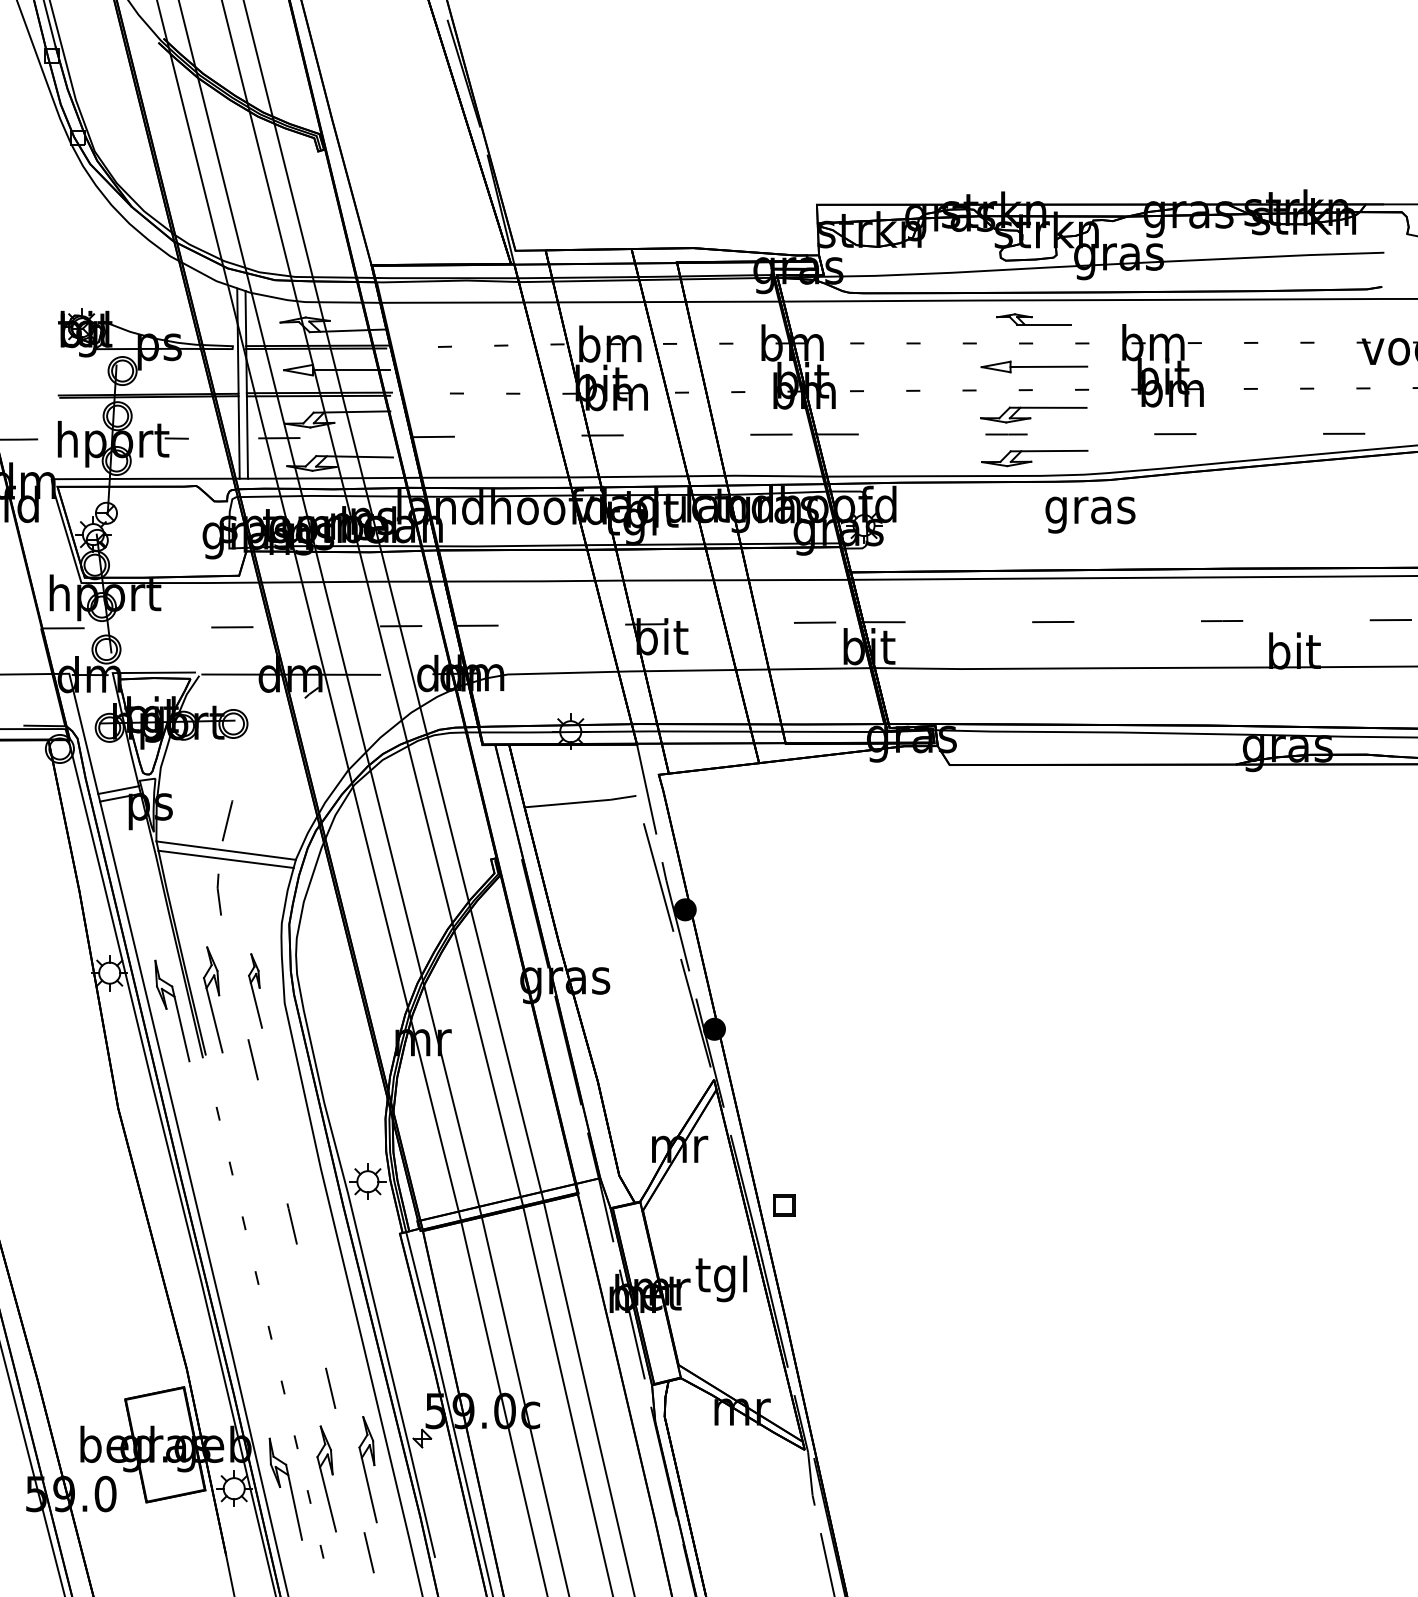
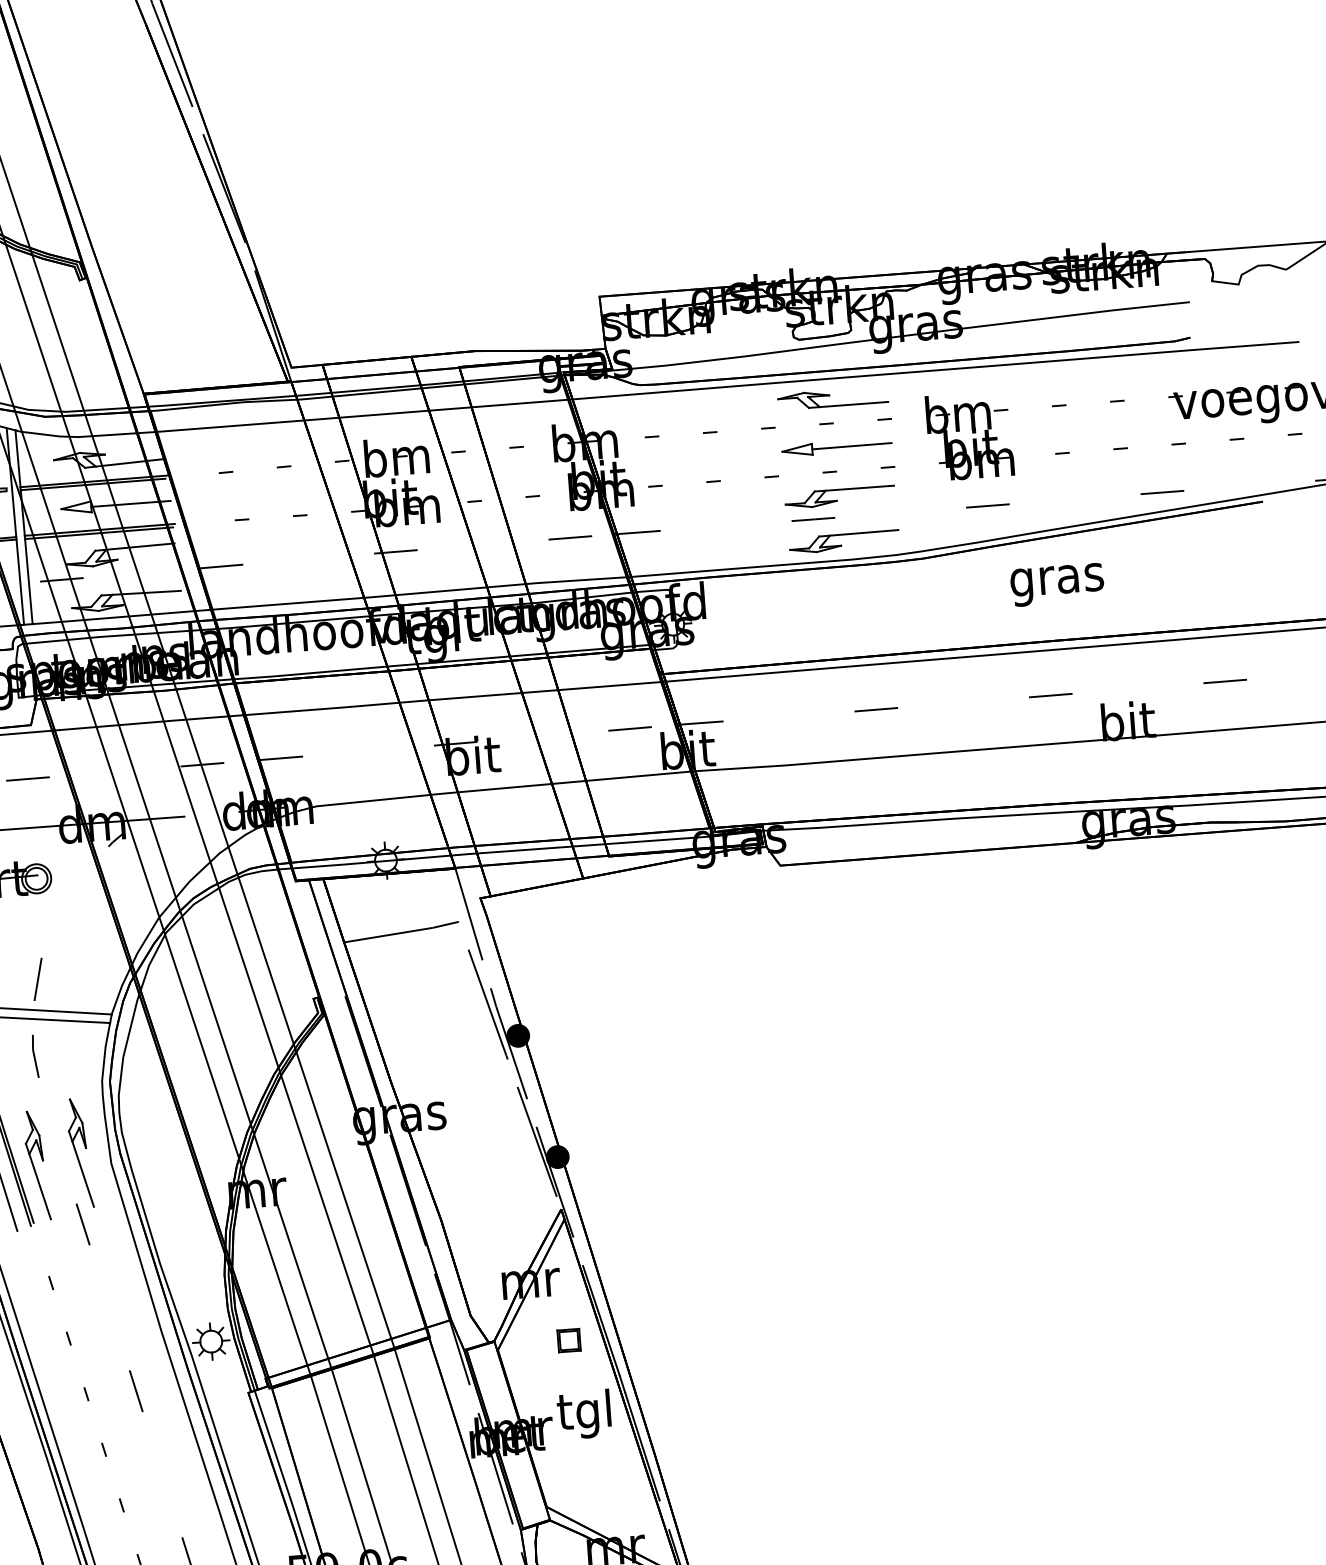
part: (1033, 319) -> (832, 398), size x1.43
text: (1090, 514) -> (1057, 584), moved
part: (255, 990) -> (80, 1152), size x1.43
part: (784, 1205) -> (569, 1340), moved

